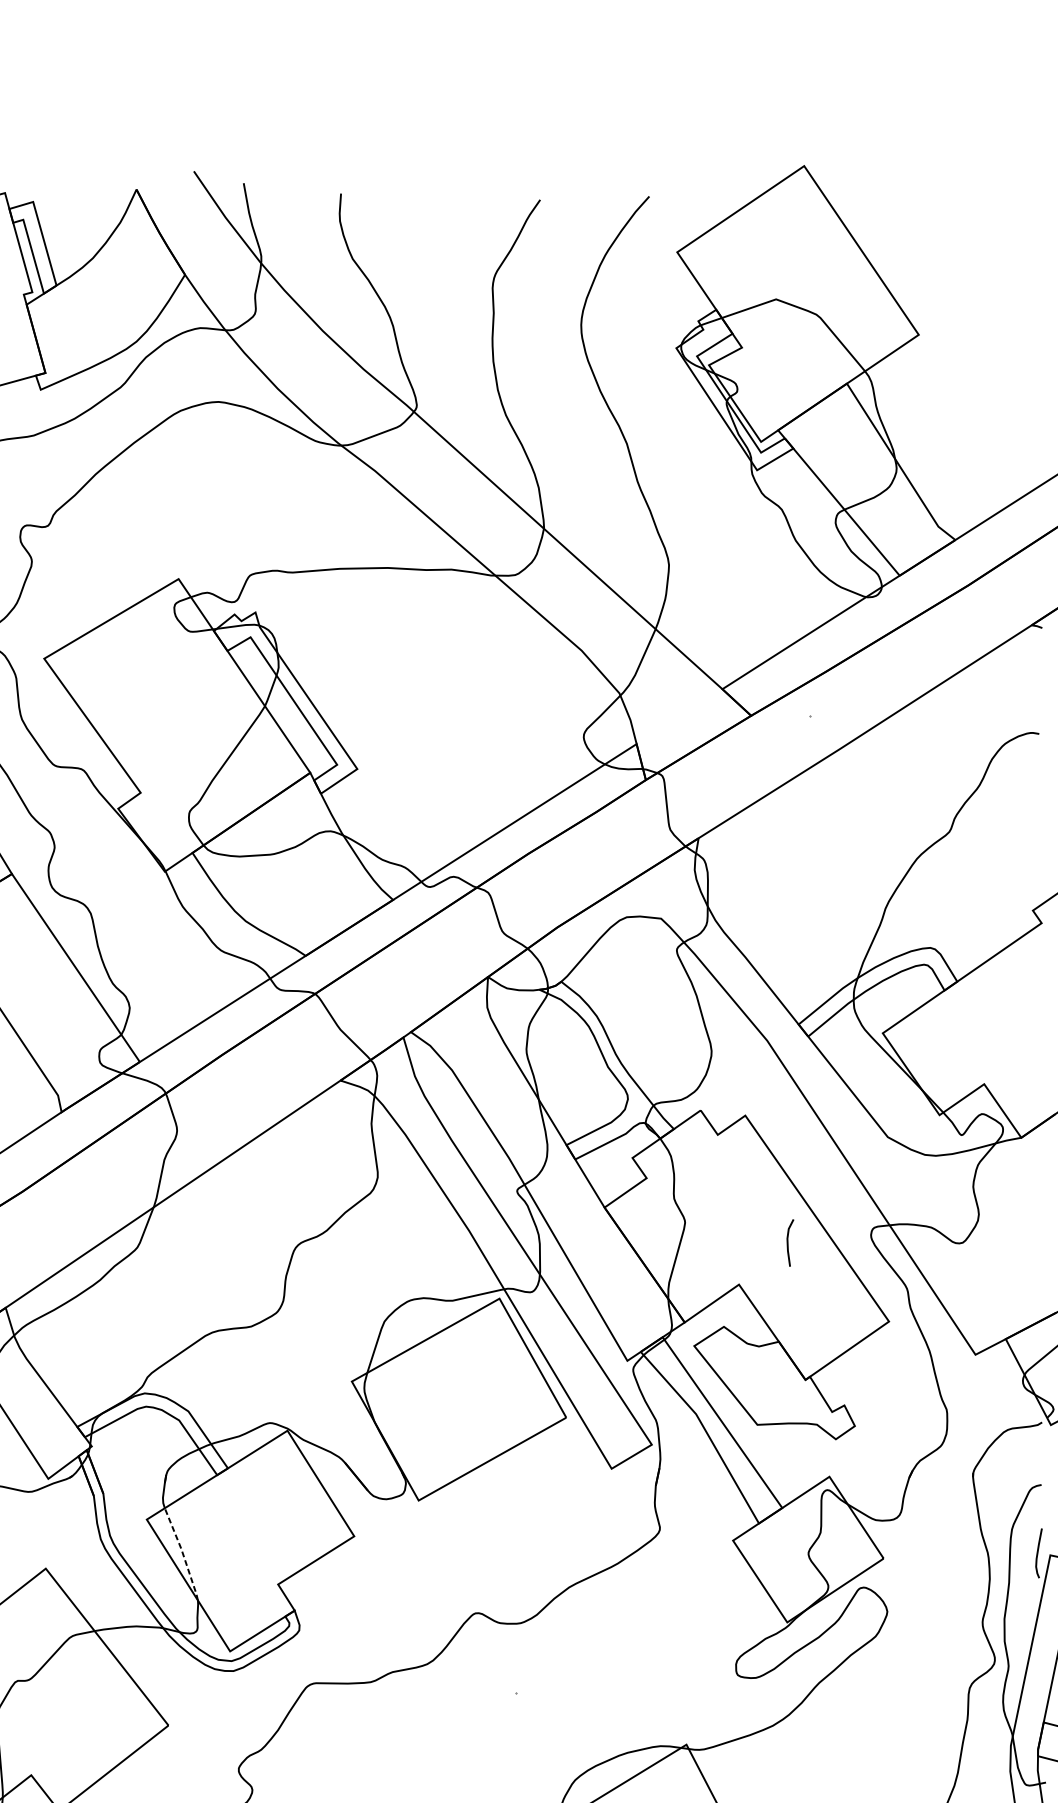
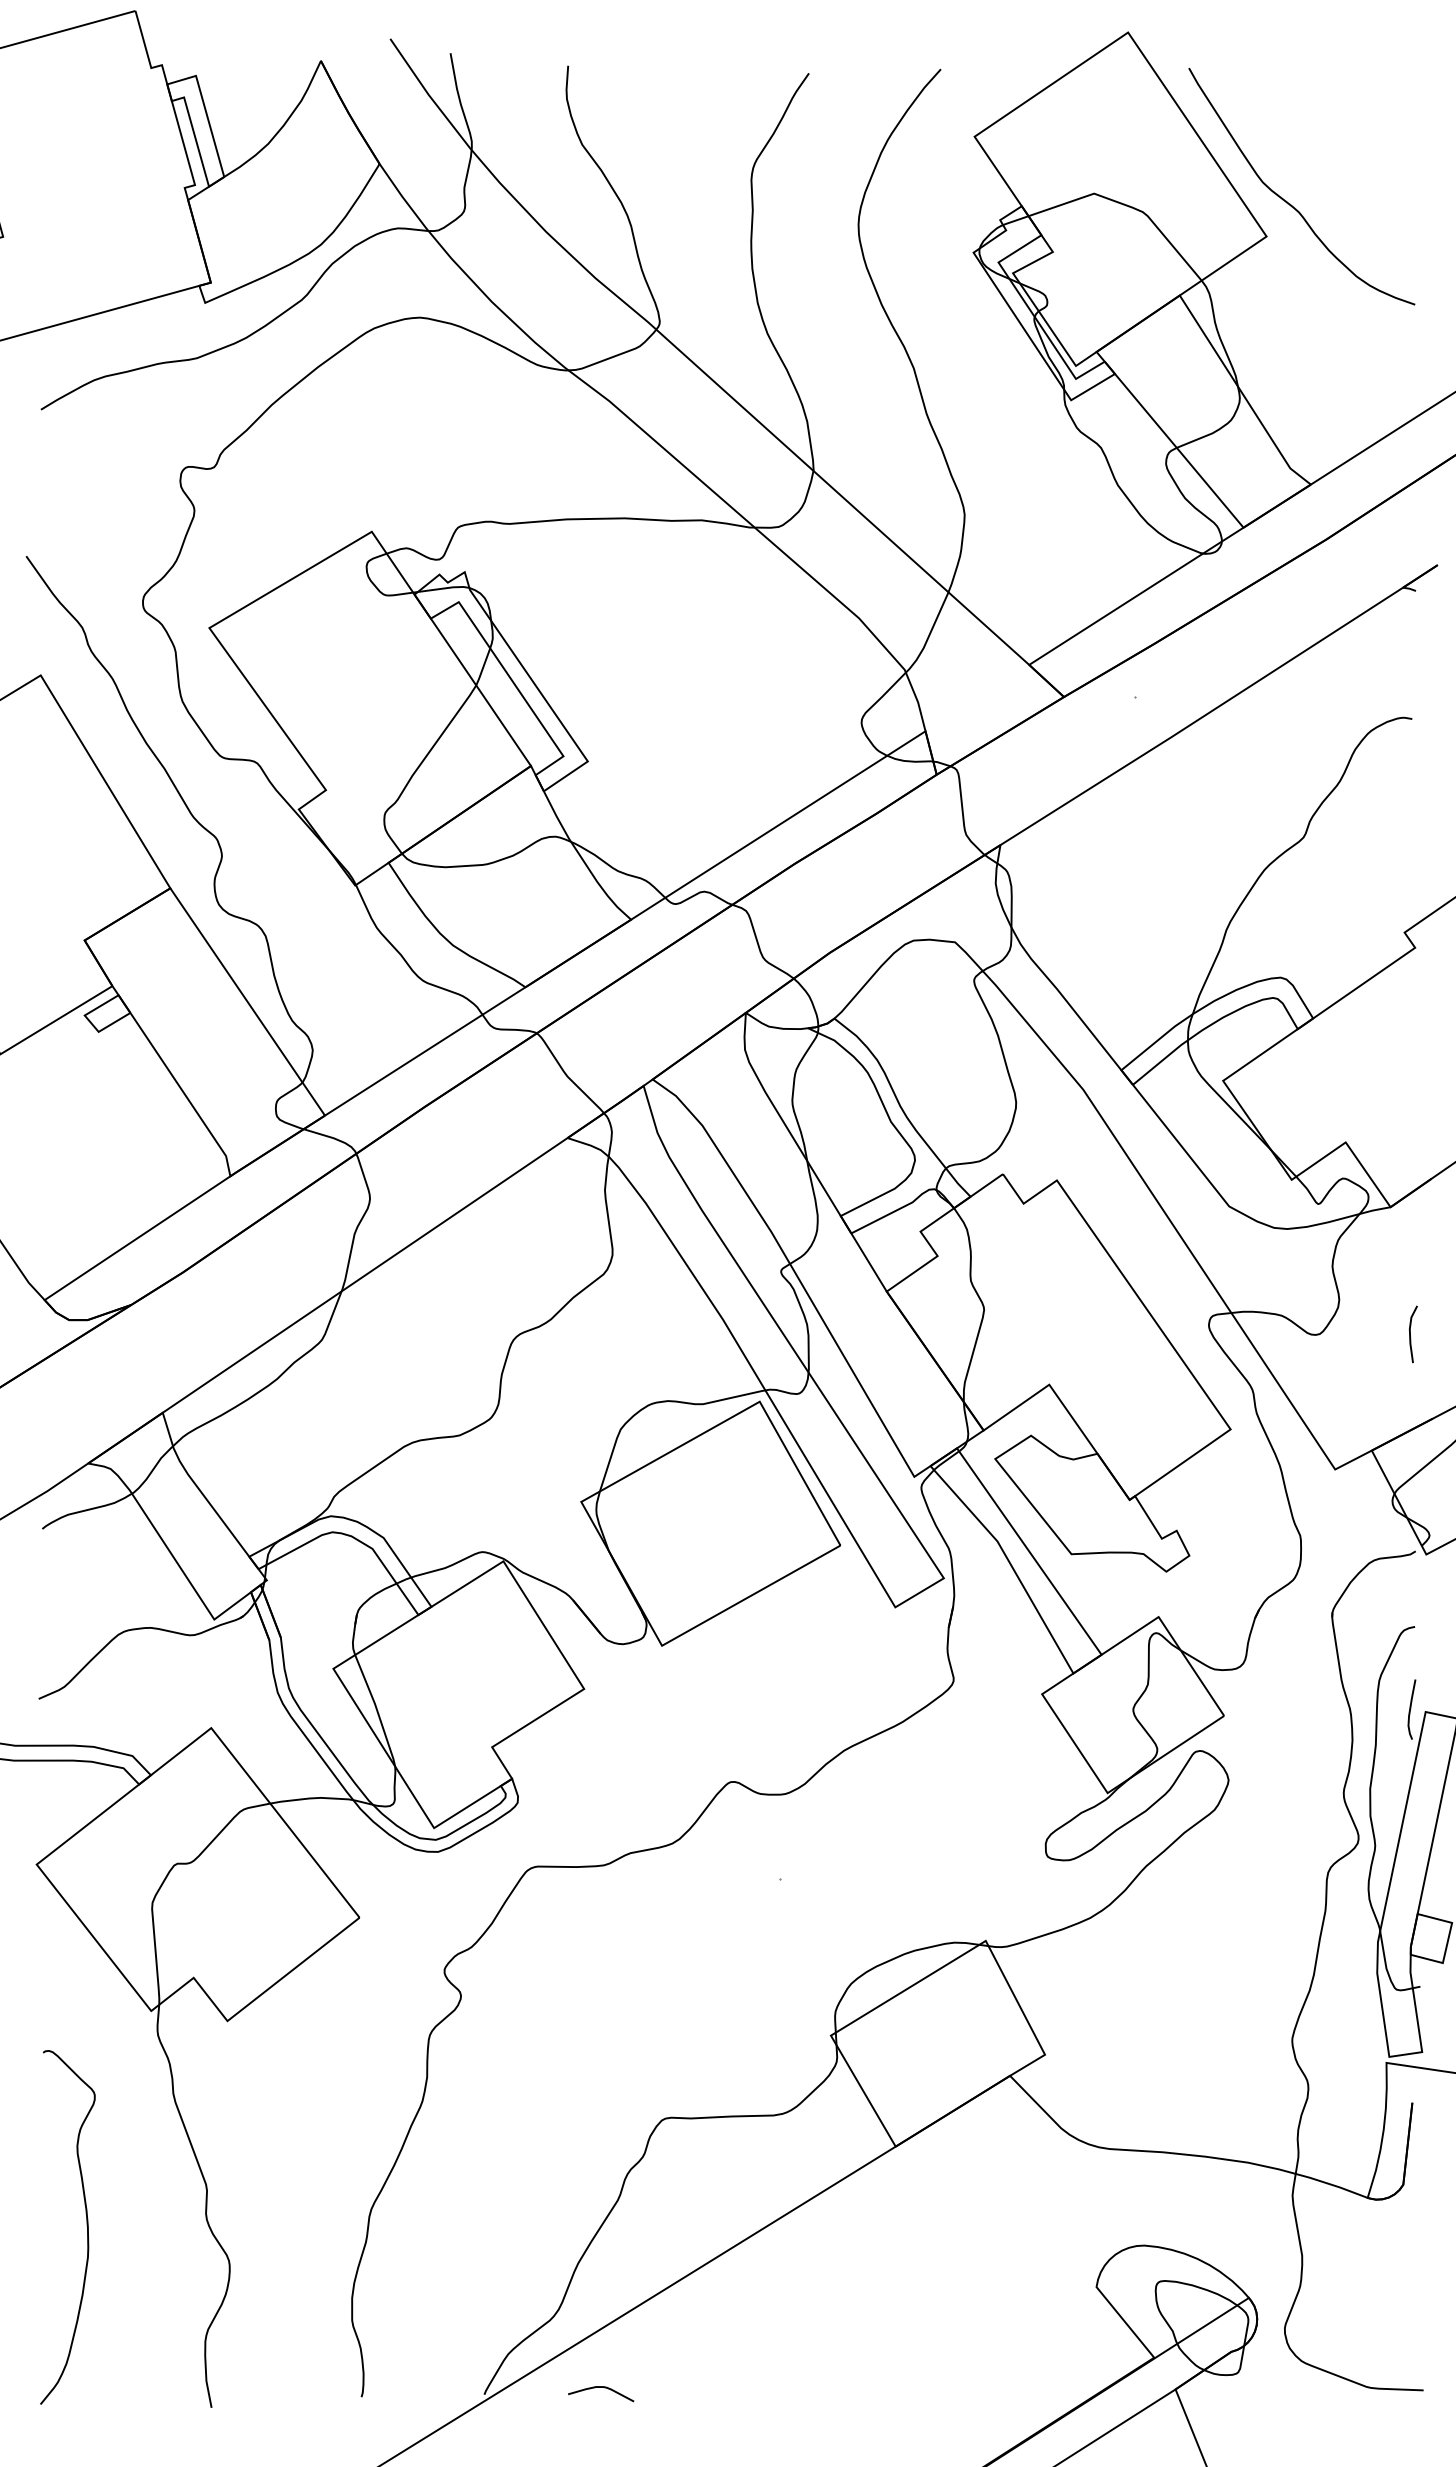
curve: (938, 307) -> (1290, 203), added
line: (788, 1243) -> (1410, 1334), moved
line: (182, 1553) -> (376, 1709), dashed -> solid

